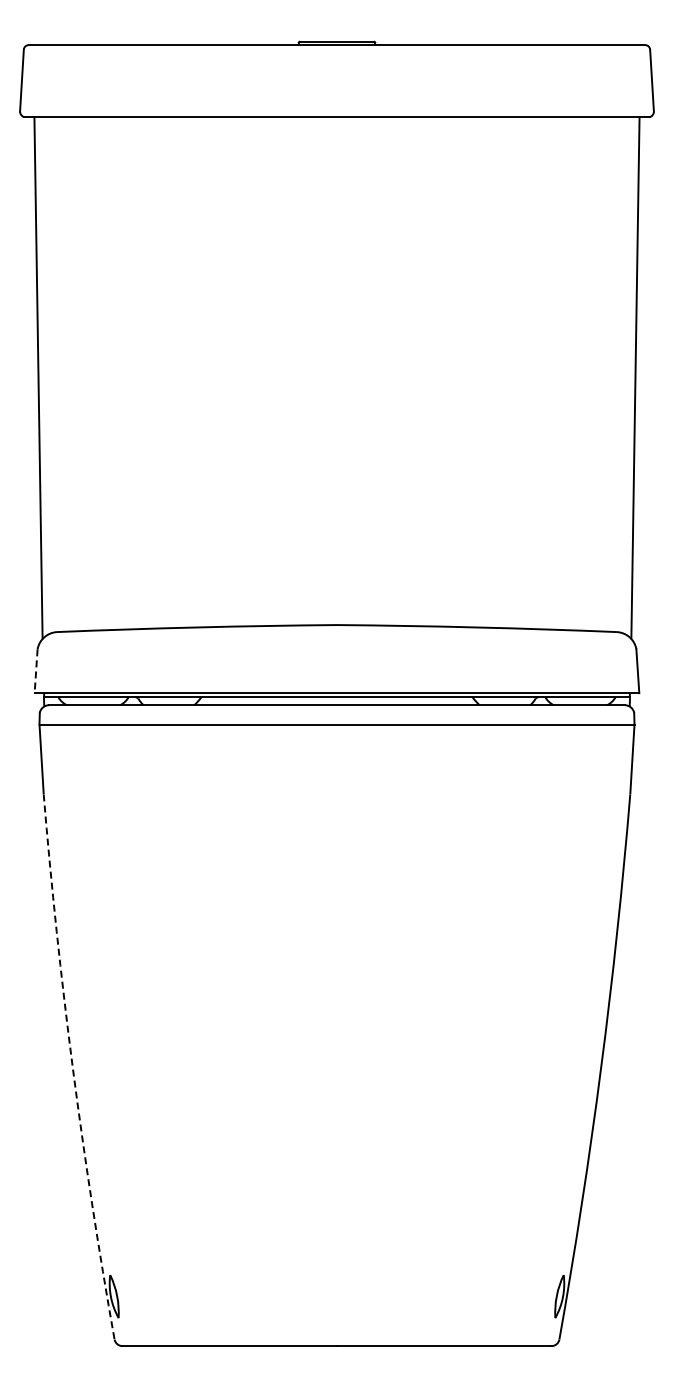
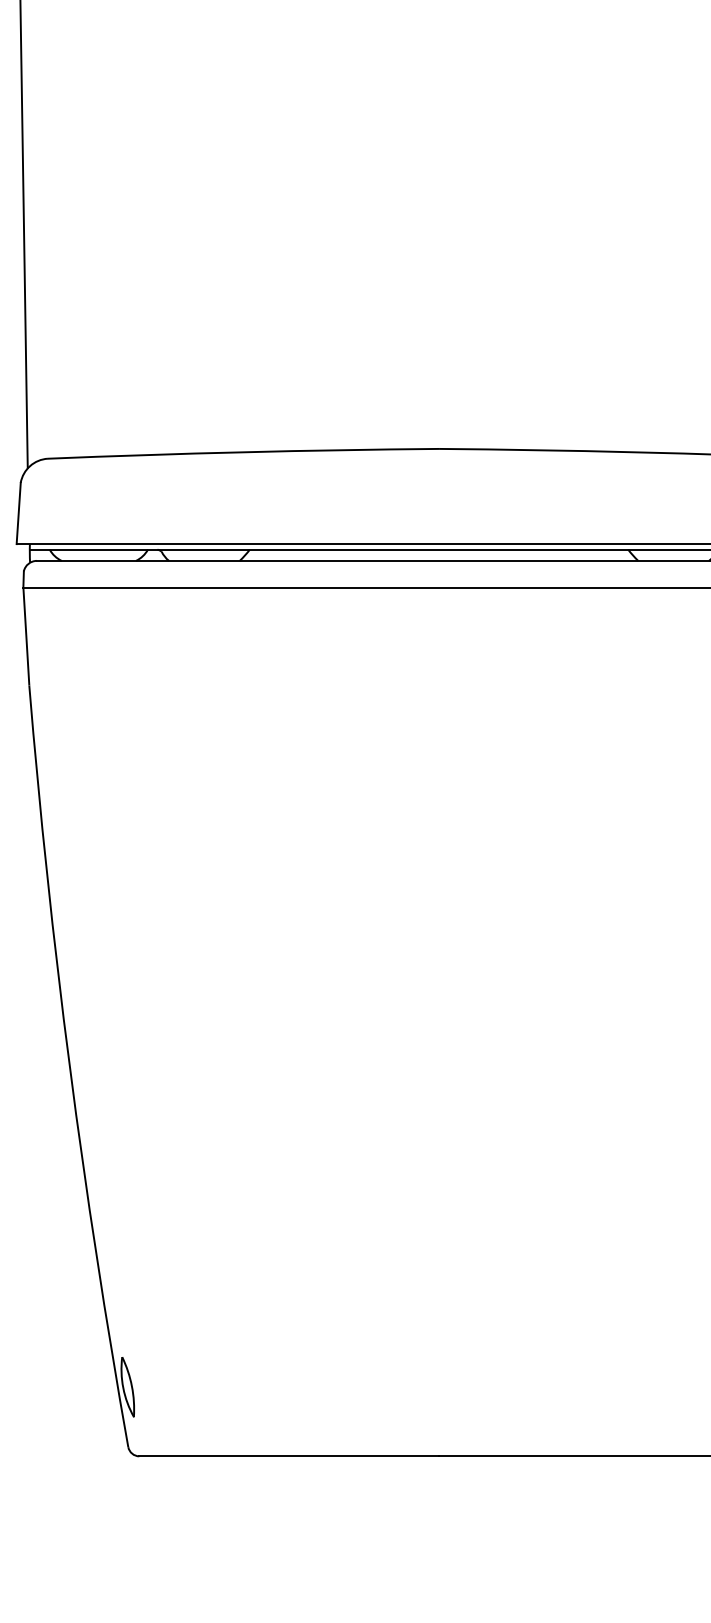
line: (36, 671) -> (19, 513), dashed -> solid
arc: (72, 1067) -> (69, 1067), dashed -> solid

